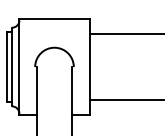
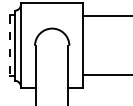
line: (7, 67) -> (10, 46), solid -> dashed

